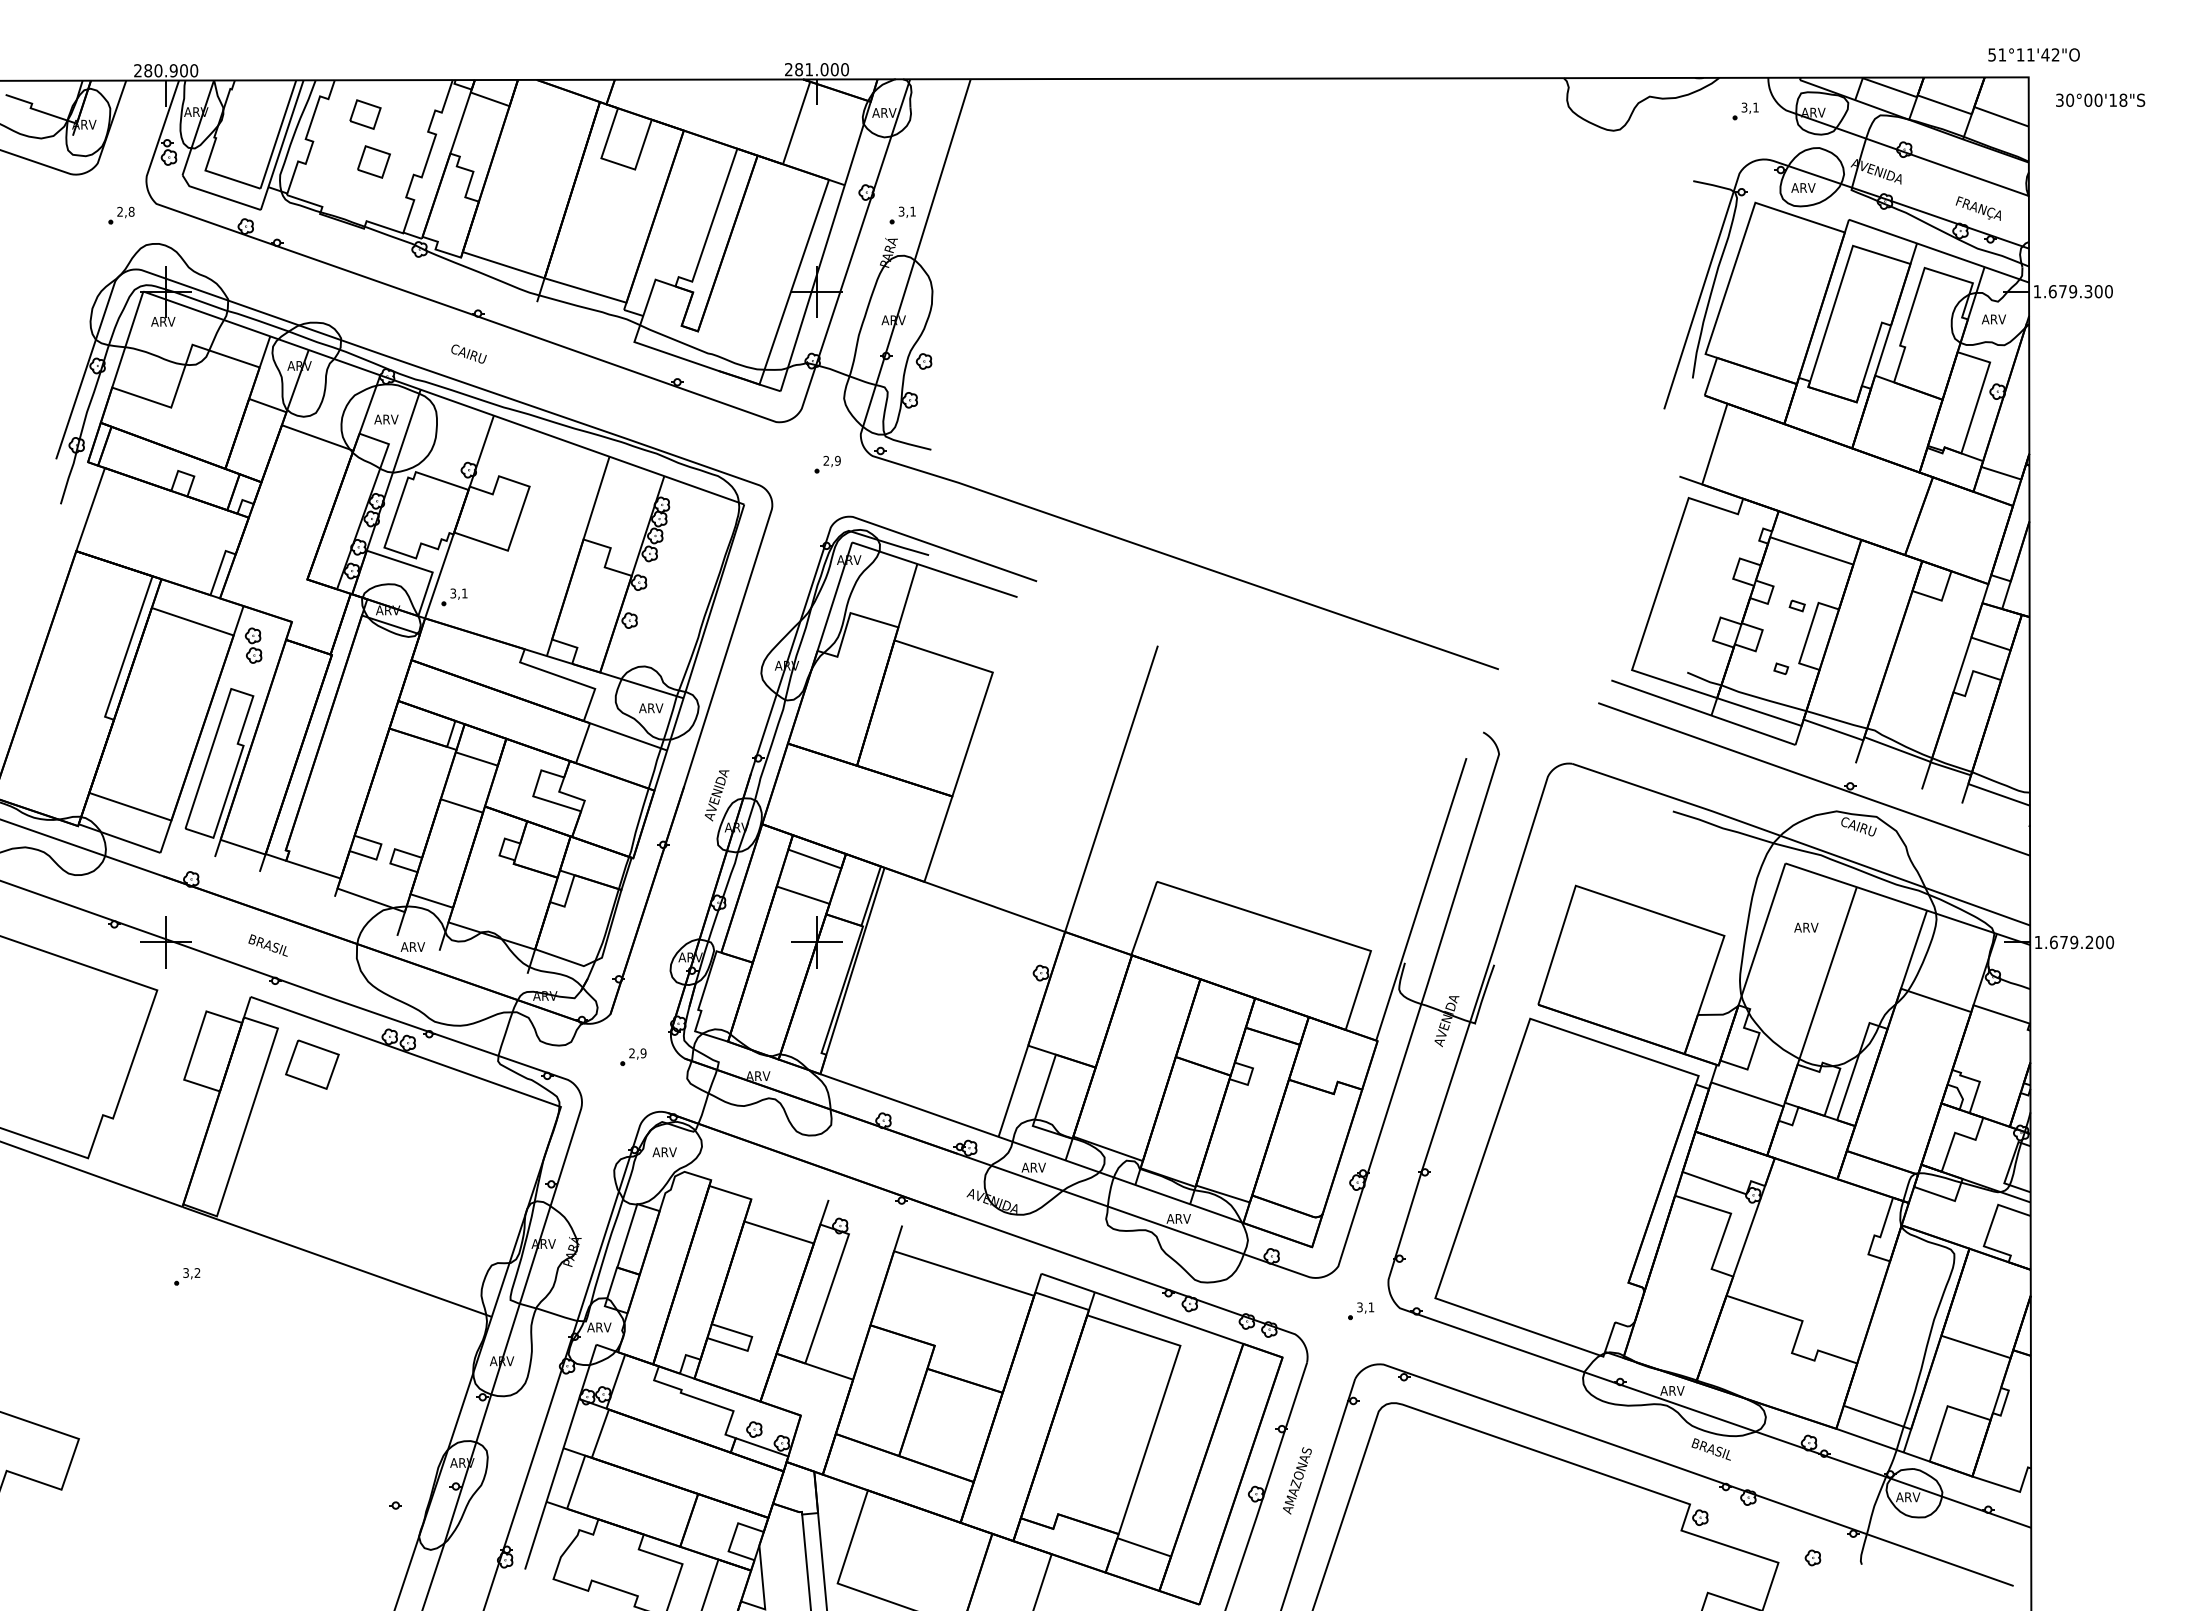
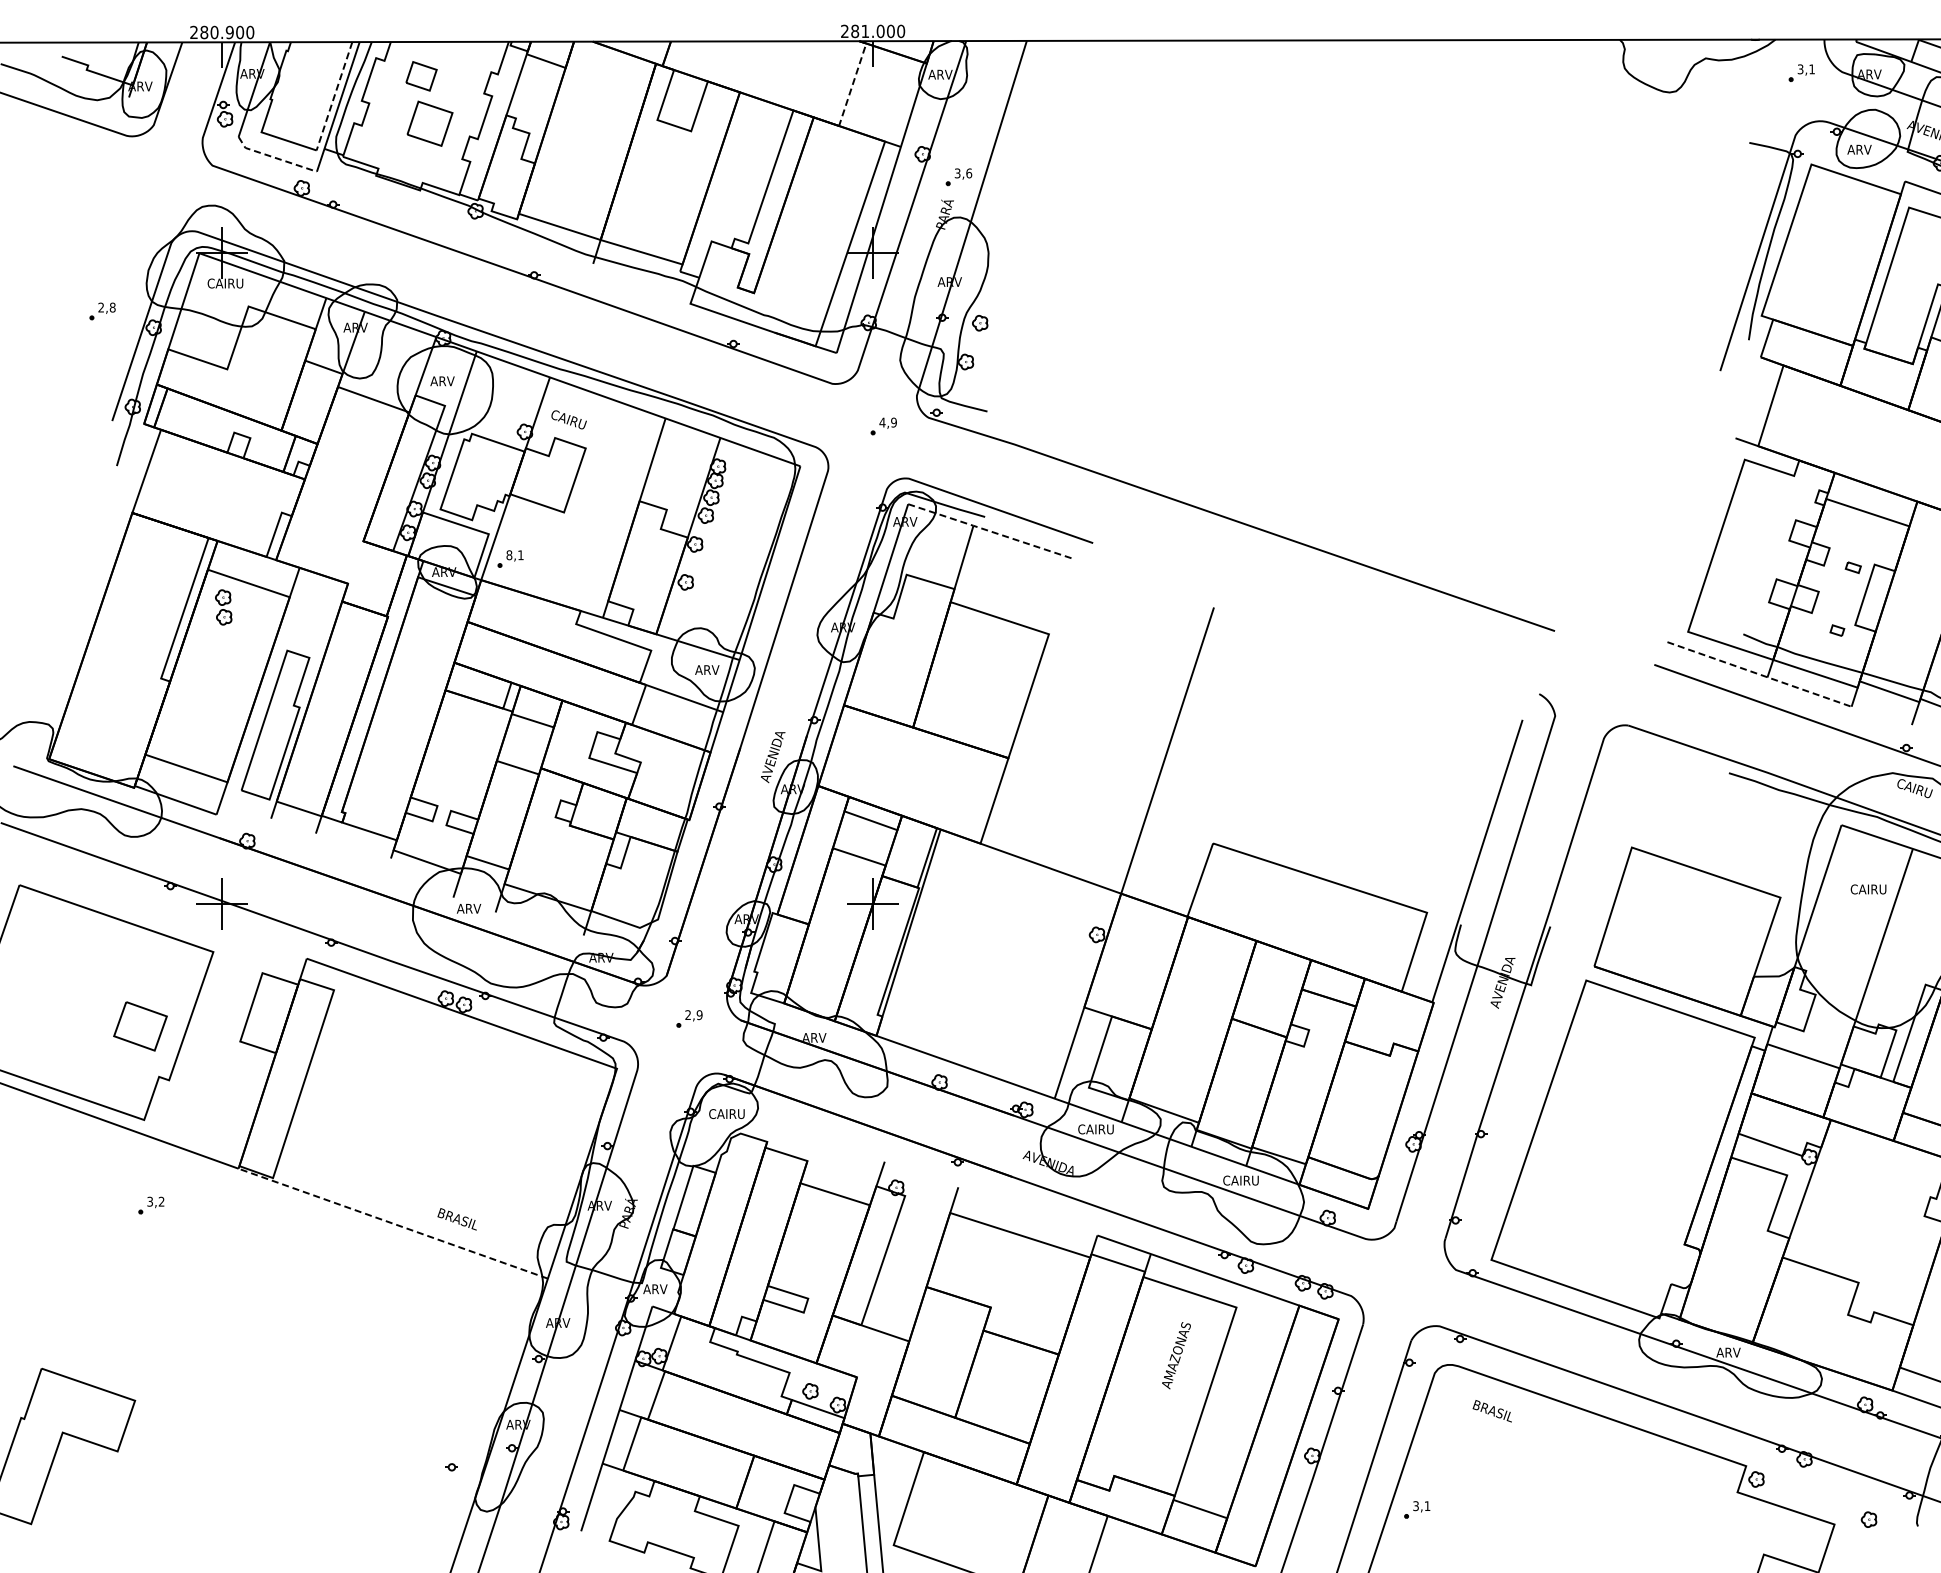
line: (798, 118) -> (854, 80), solid -> dashed
line: (278, 135) -> (334, 97), solid -> dashed
part: (373, 161) -> (429, 123), size x1.4
line: (218, 195) -> (274, 157), solid -> dashed
text: (913, 211) -> (969, 173), 3,1 -> 3,6
part: (121, 215) -> (102, 311), moved
text: (169, 321) -> (225, 283), ARV -> CAIRU
text: (468, 353) -> (568, 419), moved
text: (826, 460) -> (882, 422), 2,9 -> 4,9
line: (934, 569) -> (990, 531), solid -> dashed
text: (453, 593) -> (509, 555), 3,1 -> 8,1
part: (253, 645) -> (223, 607), moved
line: (1703, 712) -> (1759, 674), solid -> dashed
text: (1812, 927) -> (1868, 889), ARV -> CAIRU
text: (267, 945) -> (456, 1219), moved
part: (312, 1064) -> (140, 1026), moved
text: (670, 1152) -> (726, 1114), ARV -> CAIRU
text: (1039, 1167) -> (1095, 1129), ARV -> CAIRU
text: (1184, 1218) -> (1240, 1180), ARV -> CAIRU
line: (336, 1261) -> (392, 1223), solid -> dashed
part: (187, 1276) -> (151, 1205), moved
part: (1361, 1311) -> (1417, 1510), moved
text: (1710, 1449) -> (1491, 1411), moved
text: (1297, 1480) -> (1176, 1355), moved

